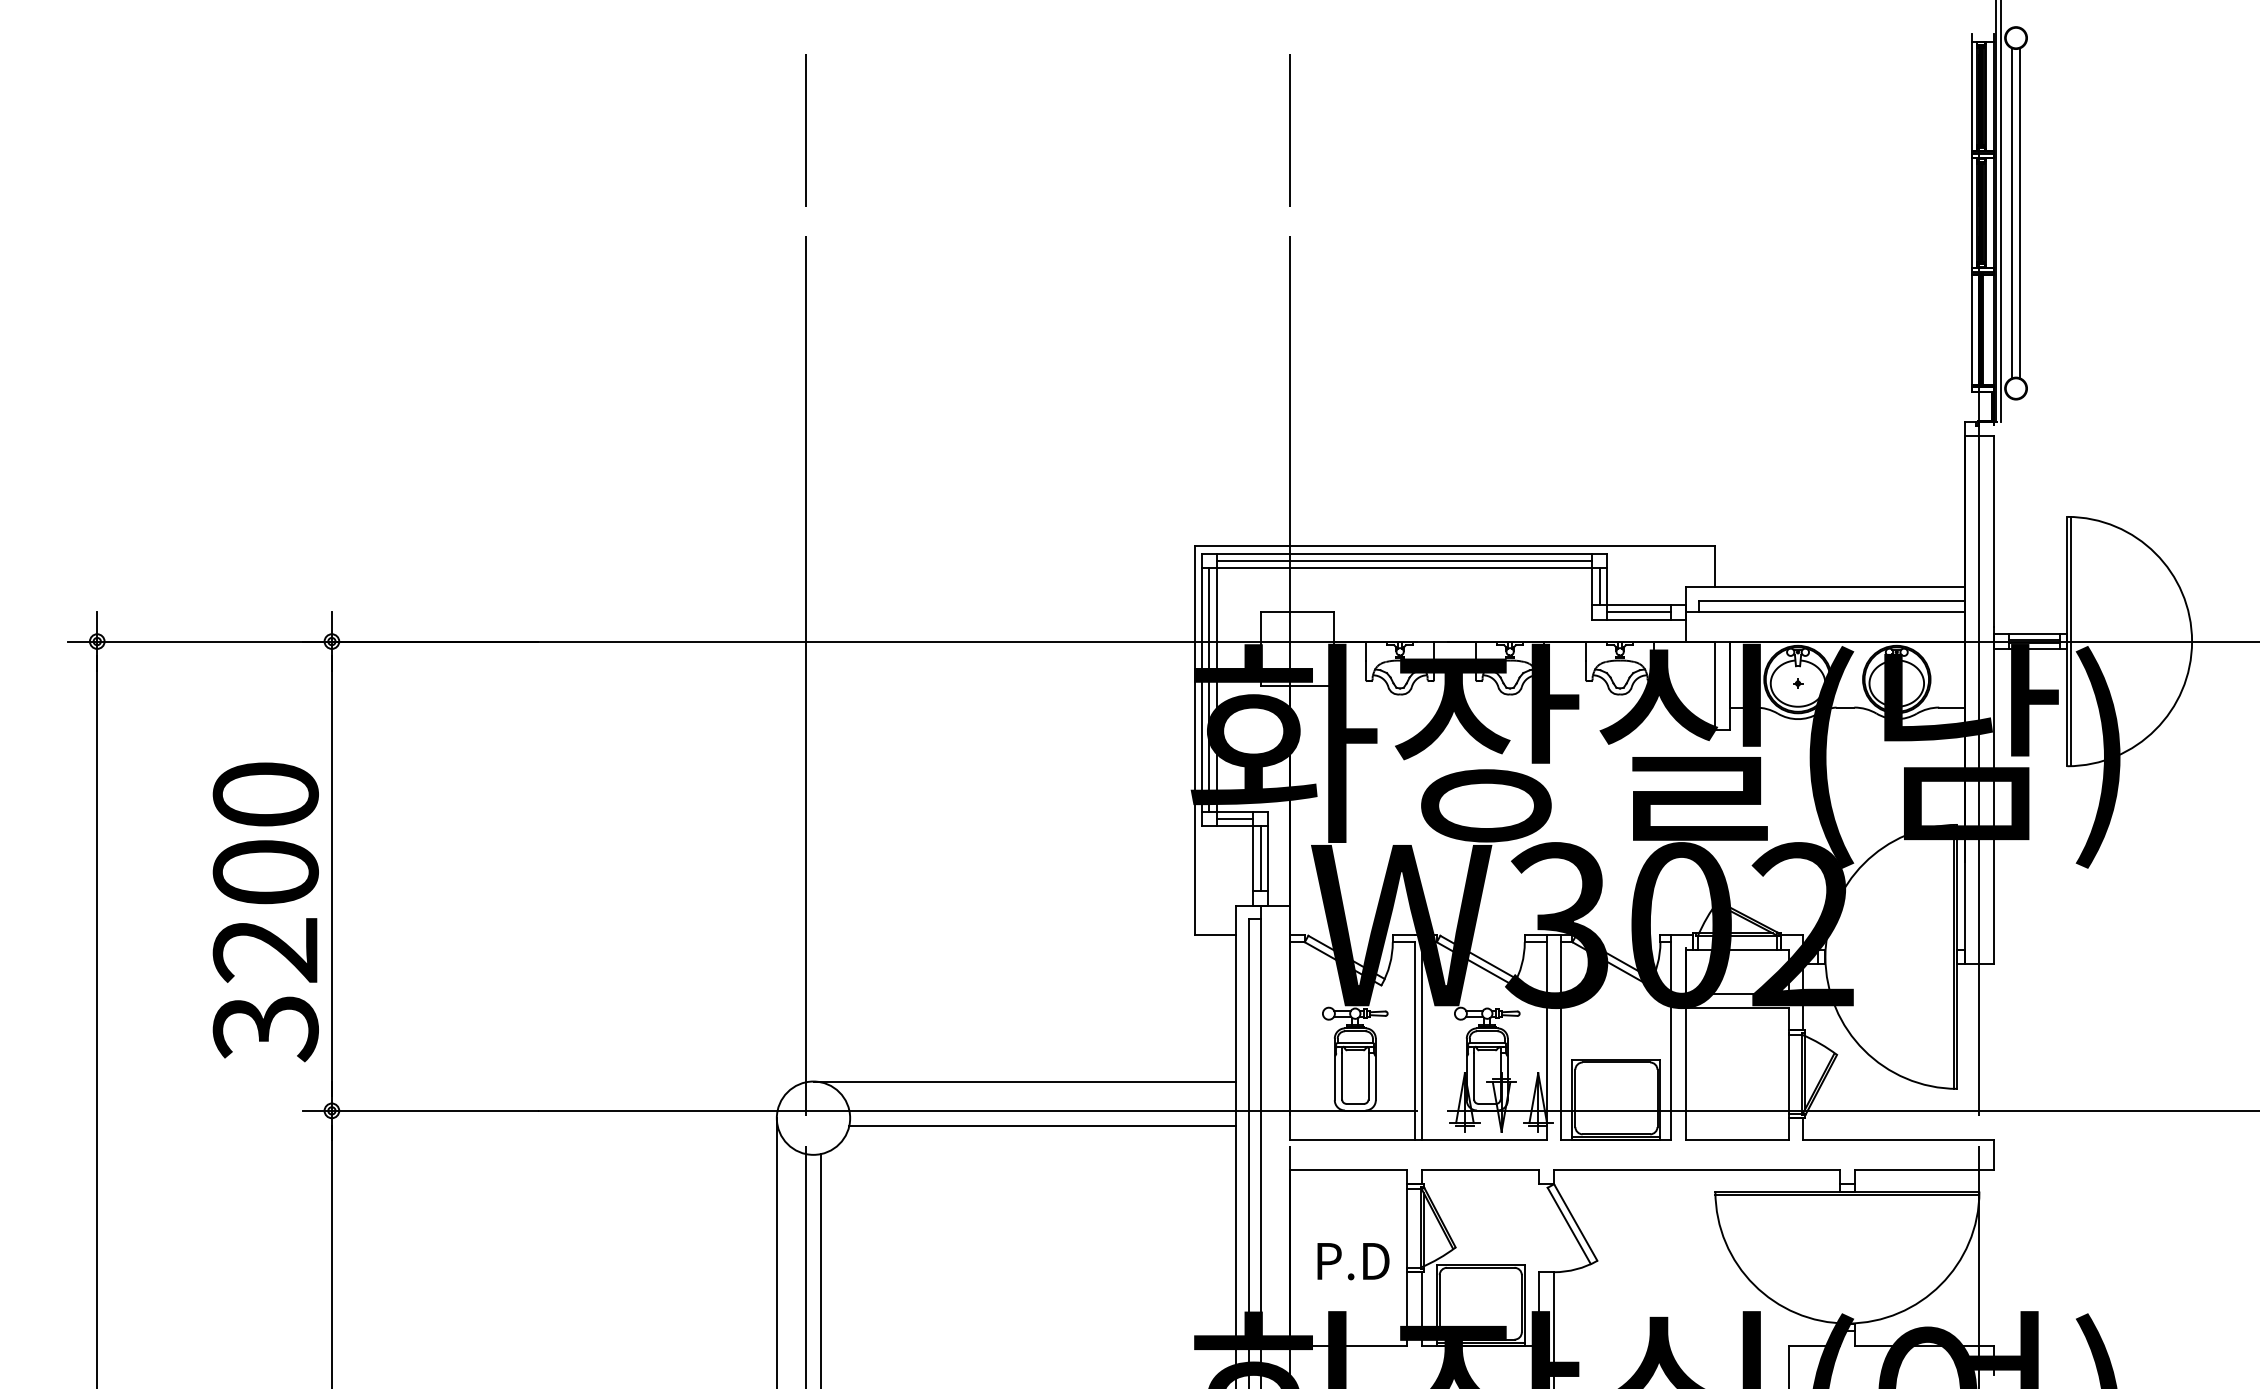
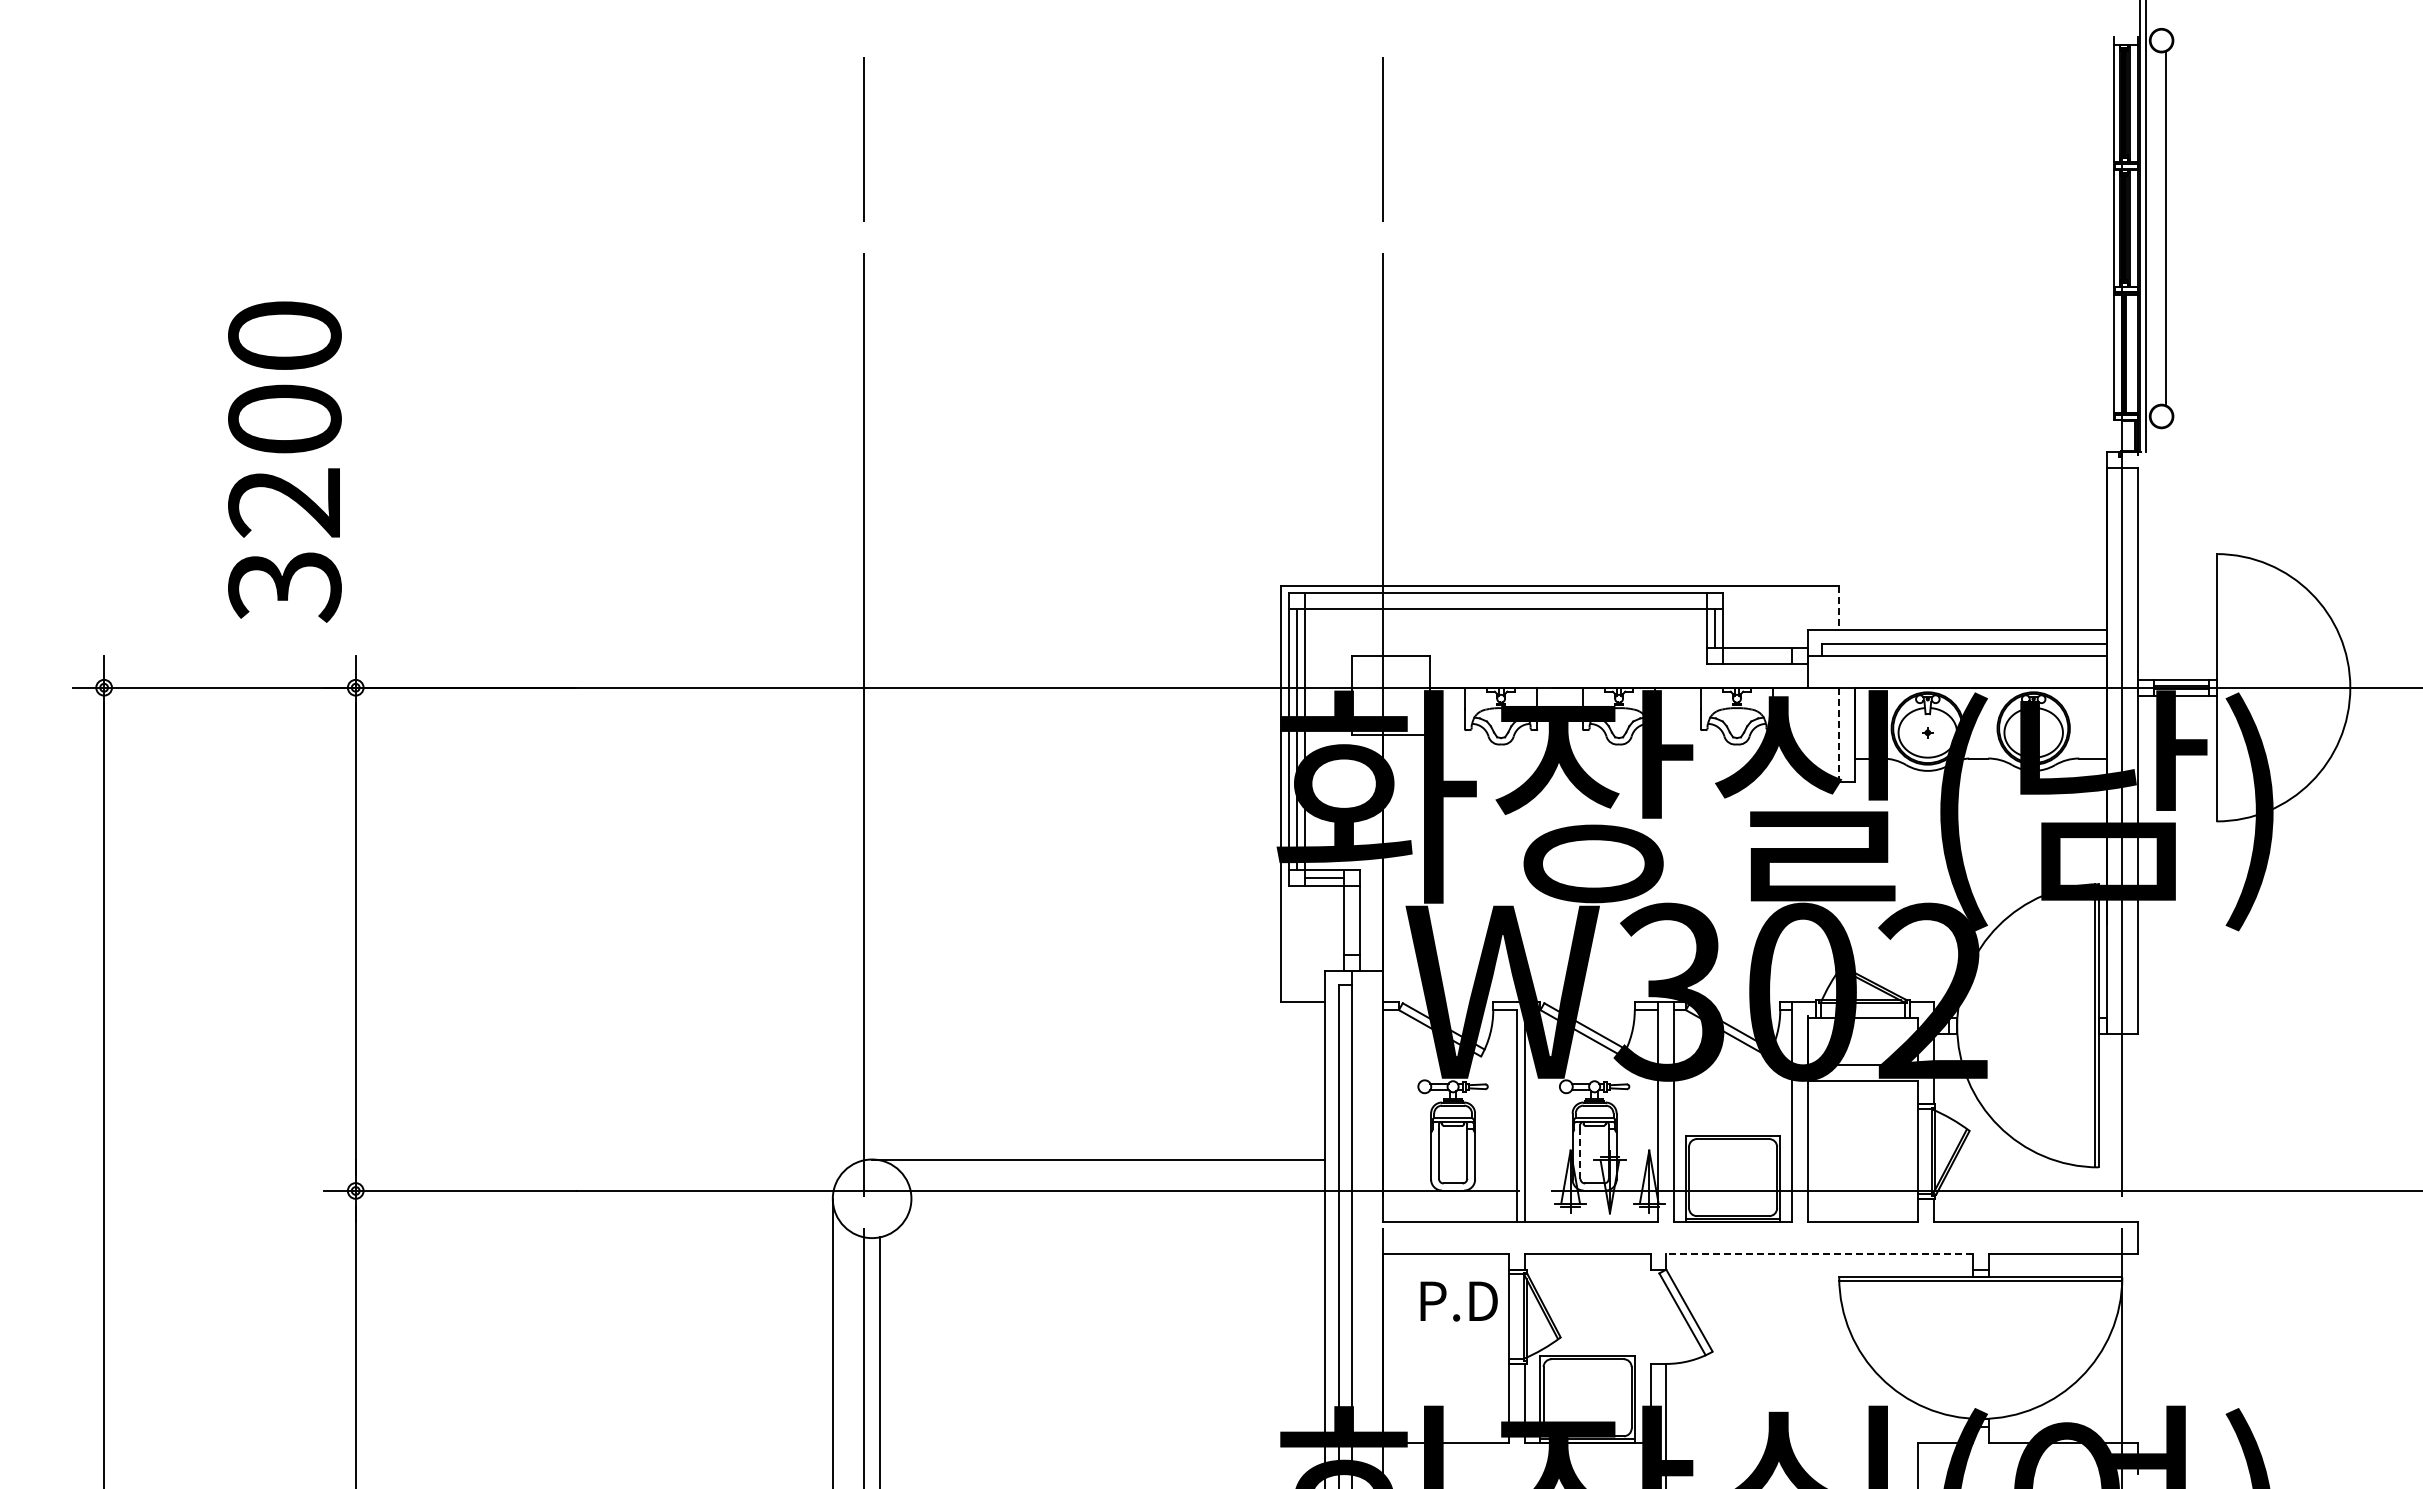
line: (2011, 213) -> (2156, 228), removed
line: (1404, 561) -> (1505, 601), removed
line: (1715, 567) -> (1839, 608), solid -> dashed
line: (1639, 612) -> (1757, 656), removed
line: (2070, 641) -> (2220, 687), removed
line: (1715, 686) -> (1839, 735), solid -> dashed
line: (1260, 858) -> (1351, 920), removed
text: (265, 911) -> (284, 461), moved
line: (1474, 1076) -> (1580, 1154), solid -> dashed
line: (1042, 1125) -> (1117, 1206), removed
line: (1697, 1169) -> (1819, 1253), solid -> dashed
text: (1352, 1261) -> (1458, 1301), moved

